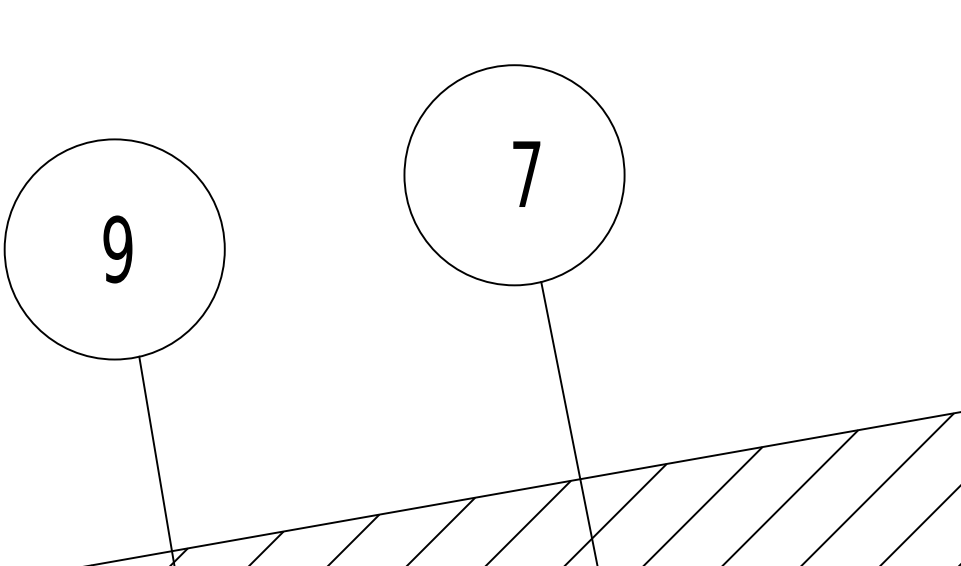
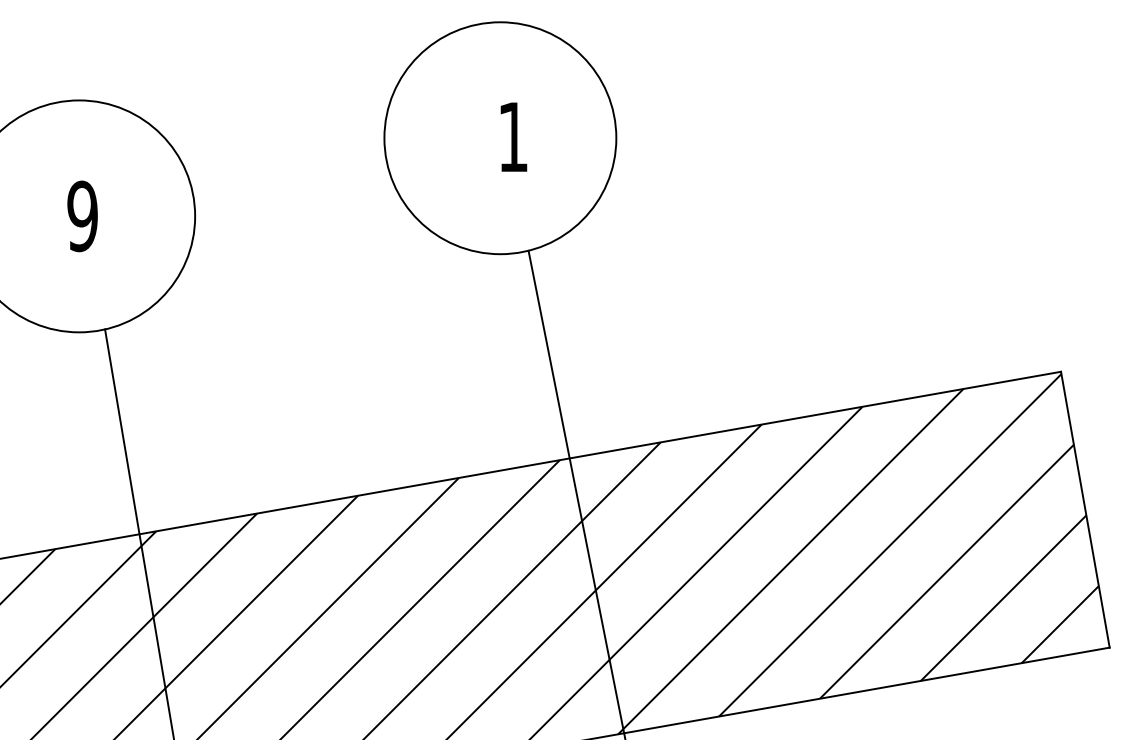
text: (526, 173) -> (513, 136), 7 -> 1

